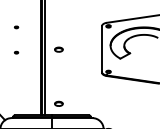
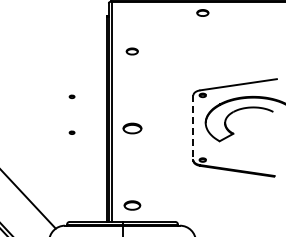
part: (58, 49) -> (131, 128), size x1.6
line: (102, 49) -> (193, 128), solid -> dashed
part: (58, 103) -> (131, 205), size x1.4

